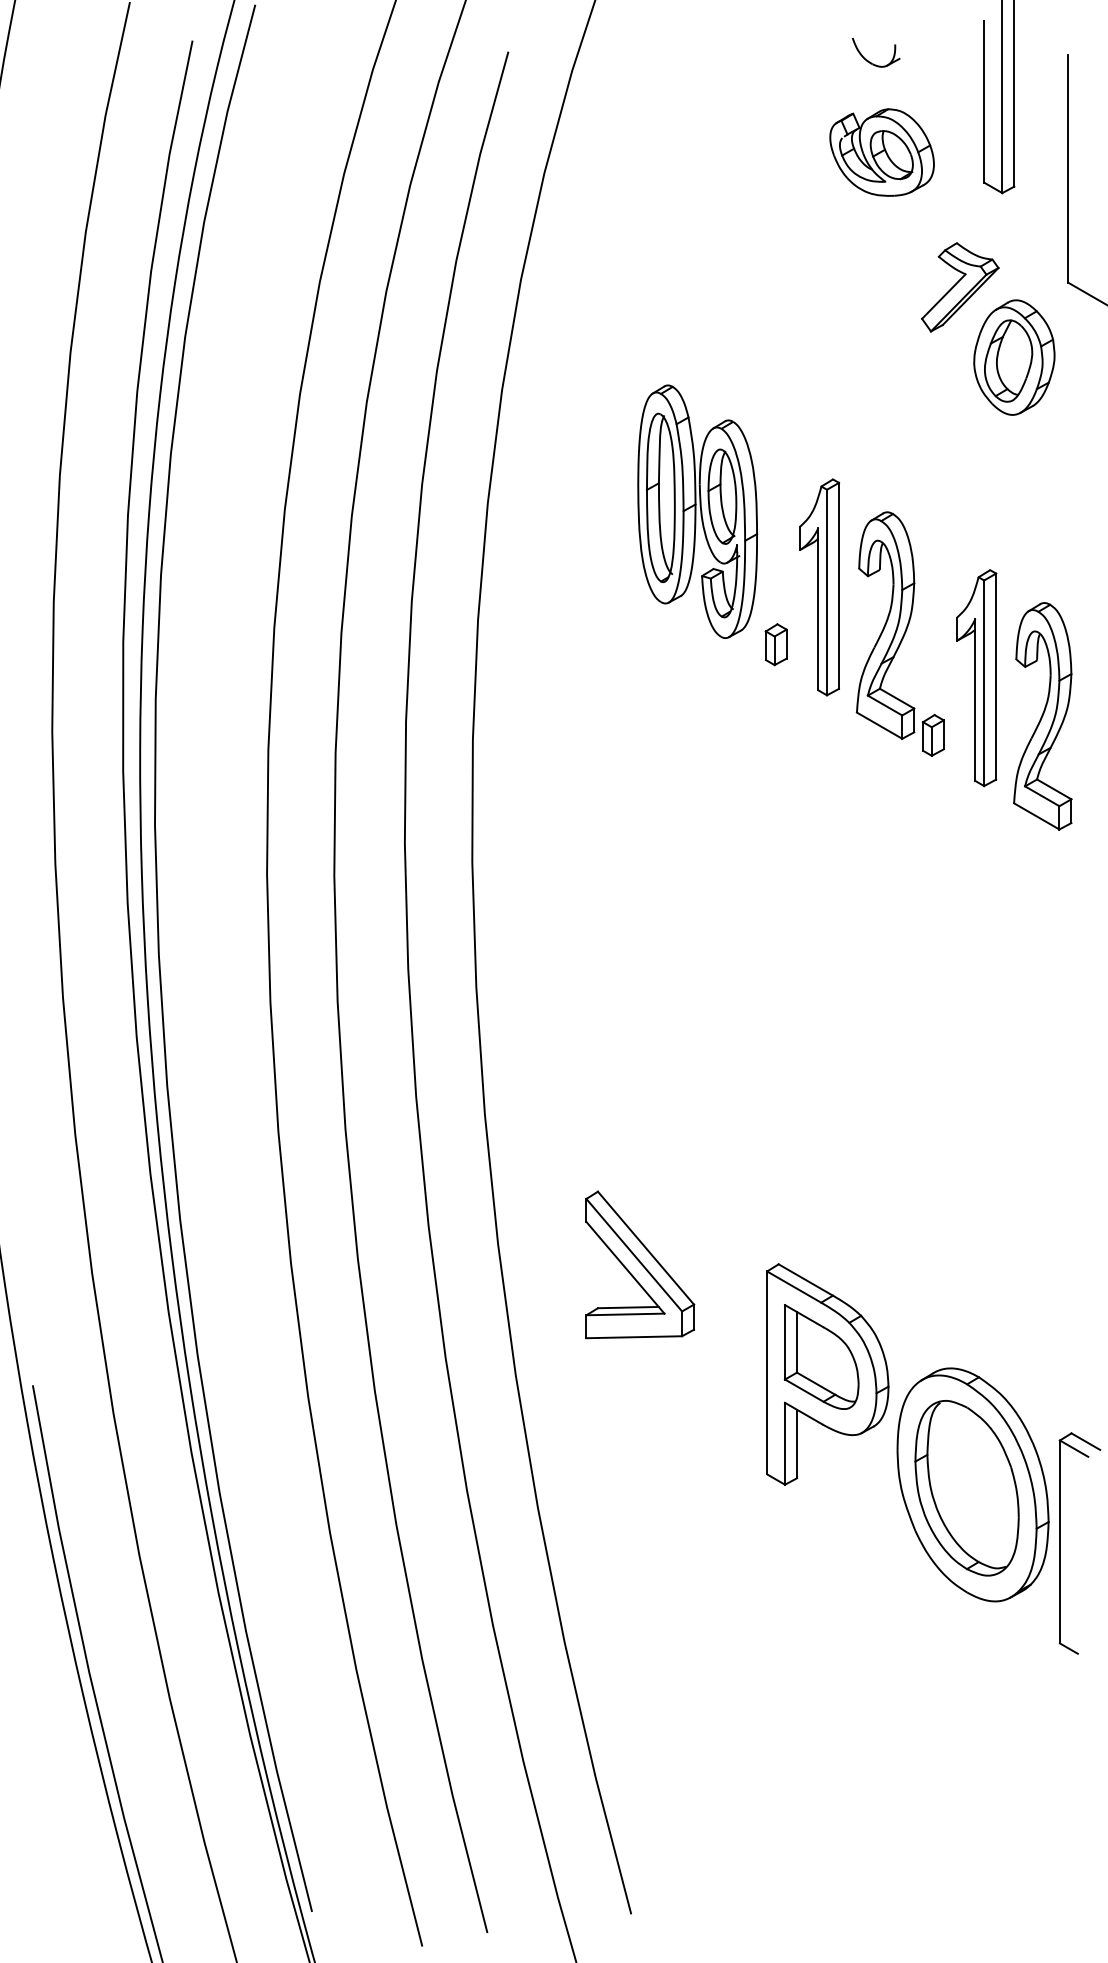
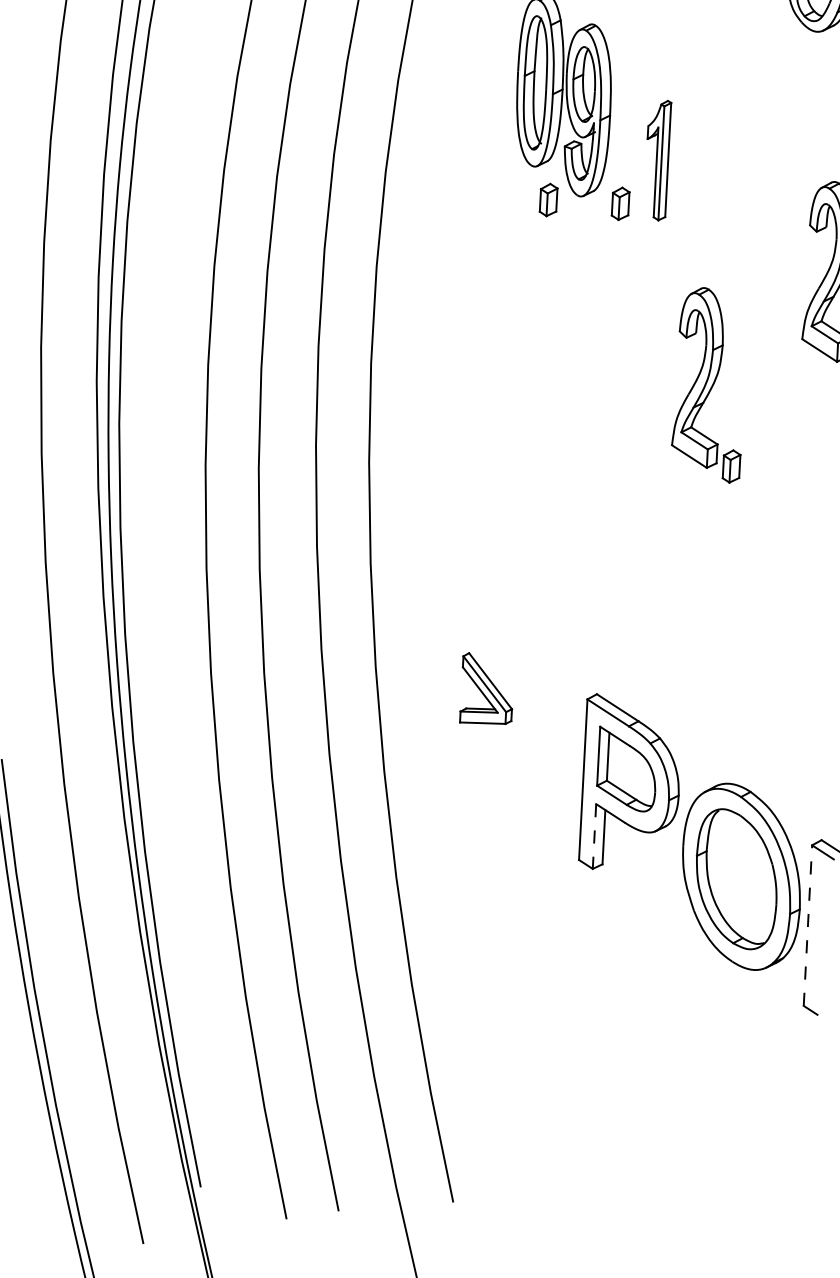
part: (819, 587) -> (657, 160), size x0.7
part: (899, 633) -> (709, 384), moved
part: (684, 644) -> (548, 199), added
part: (976, 678) -> (777, 238), removed
part: (640, 1264) -> (487, 688), size x0.6
line: (785, 1443) -> (594, 836), solid -> dashed
line: (1059, 1541) -> (807, 925), solid -> dashed

